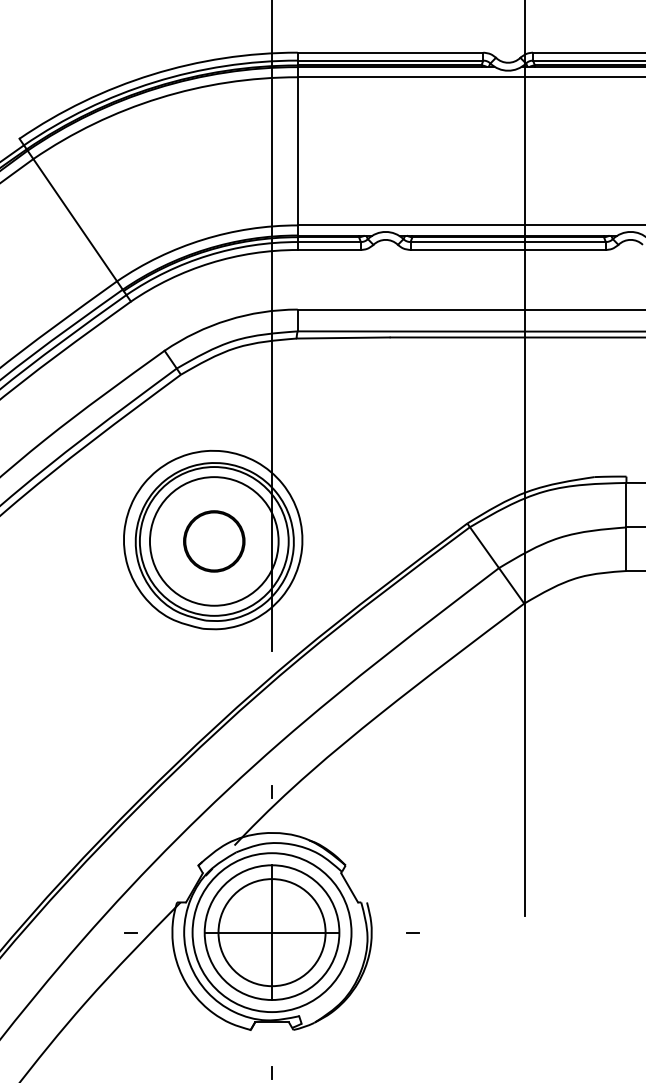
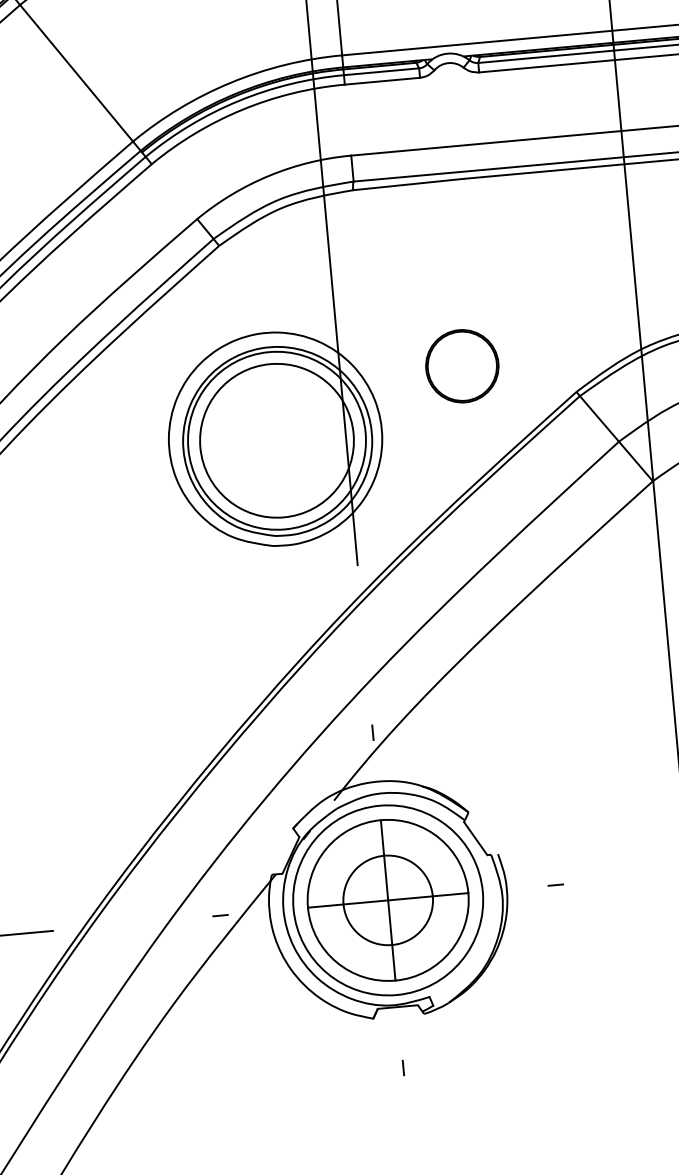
circle: (214, 541) -> (462, 366), moved
circle: (271, 932) -> (387, 900), size x0.7

